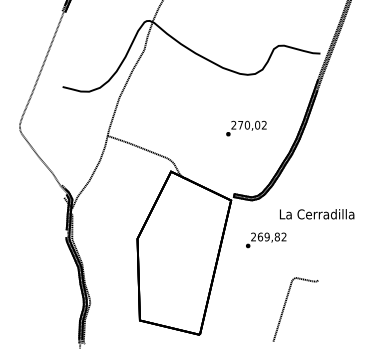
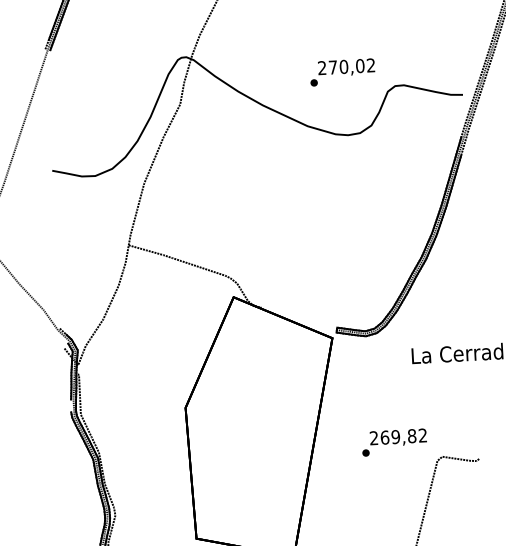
text: (246, 128) -> (342, 72), moved
text: (266, 240) -> (394, 442), moved

